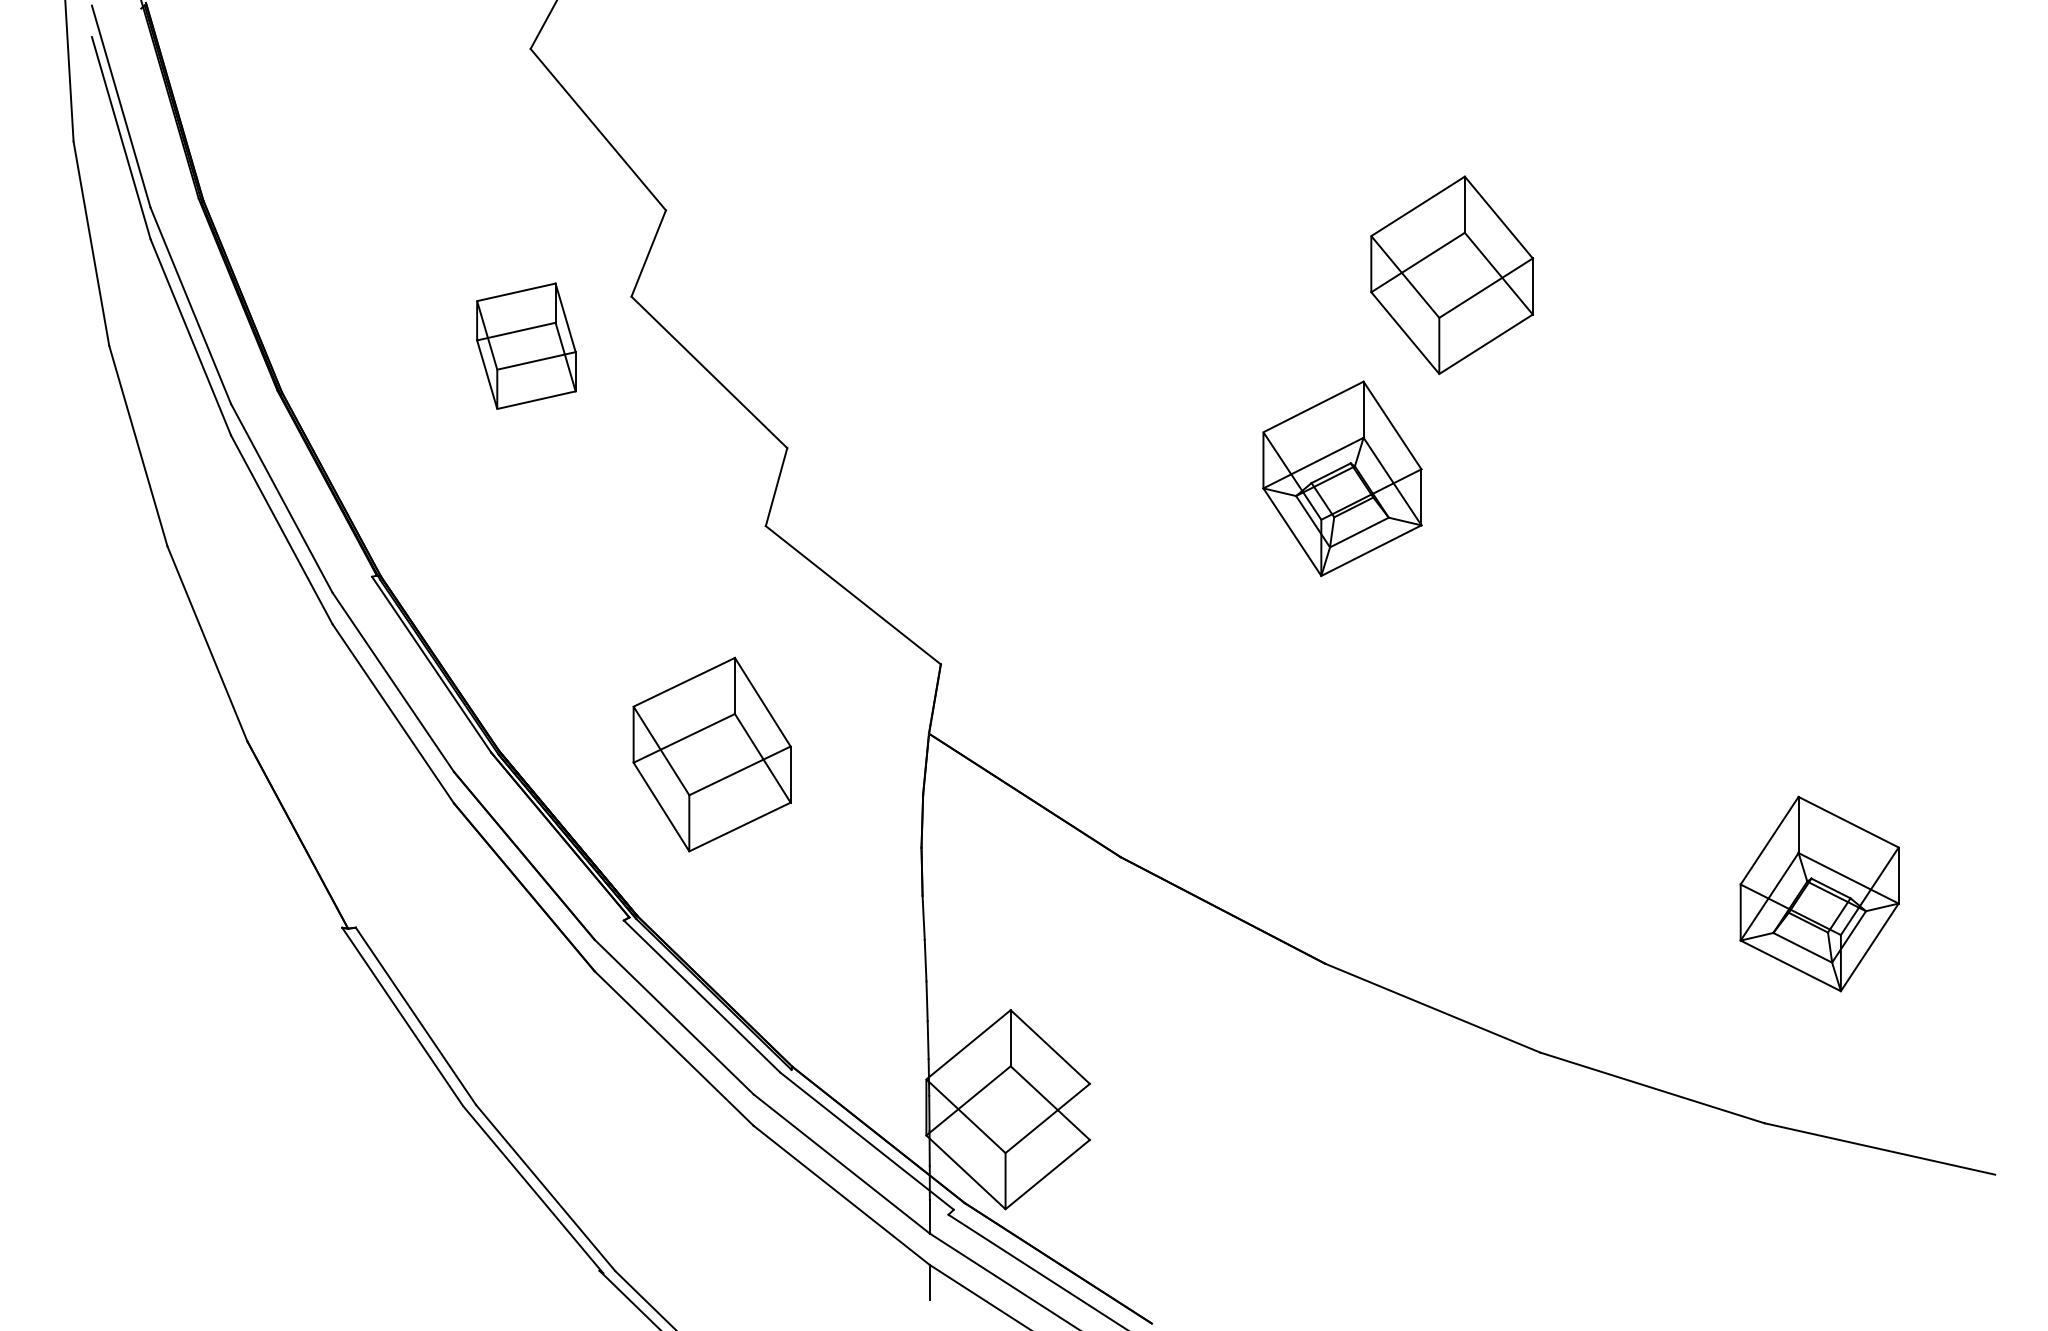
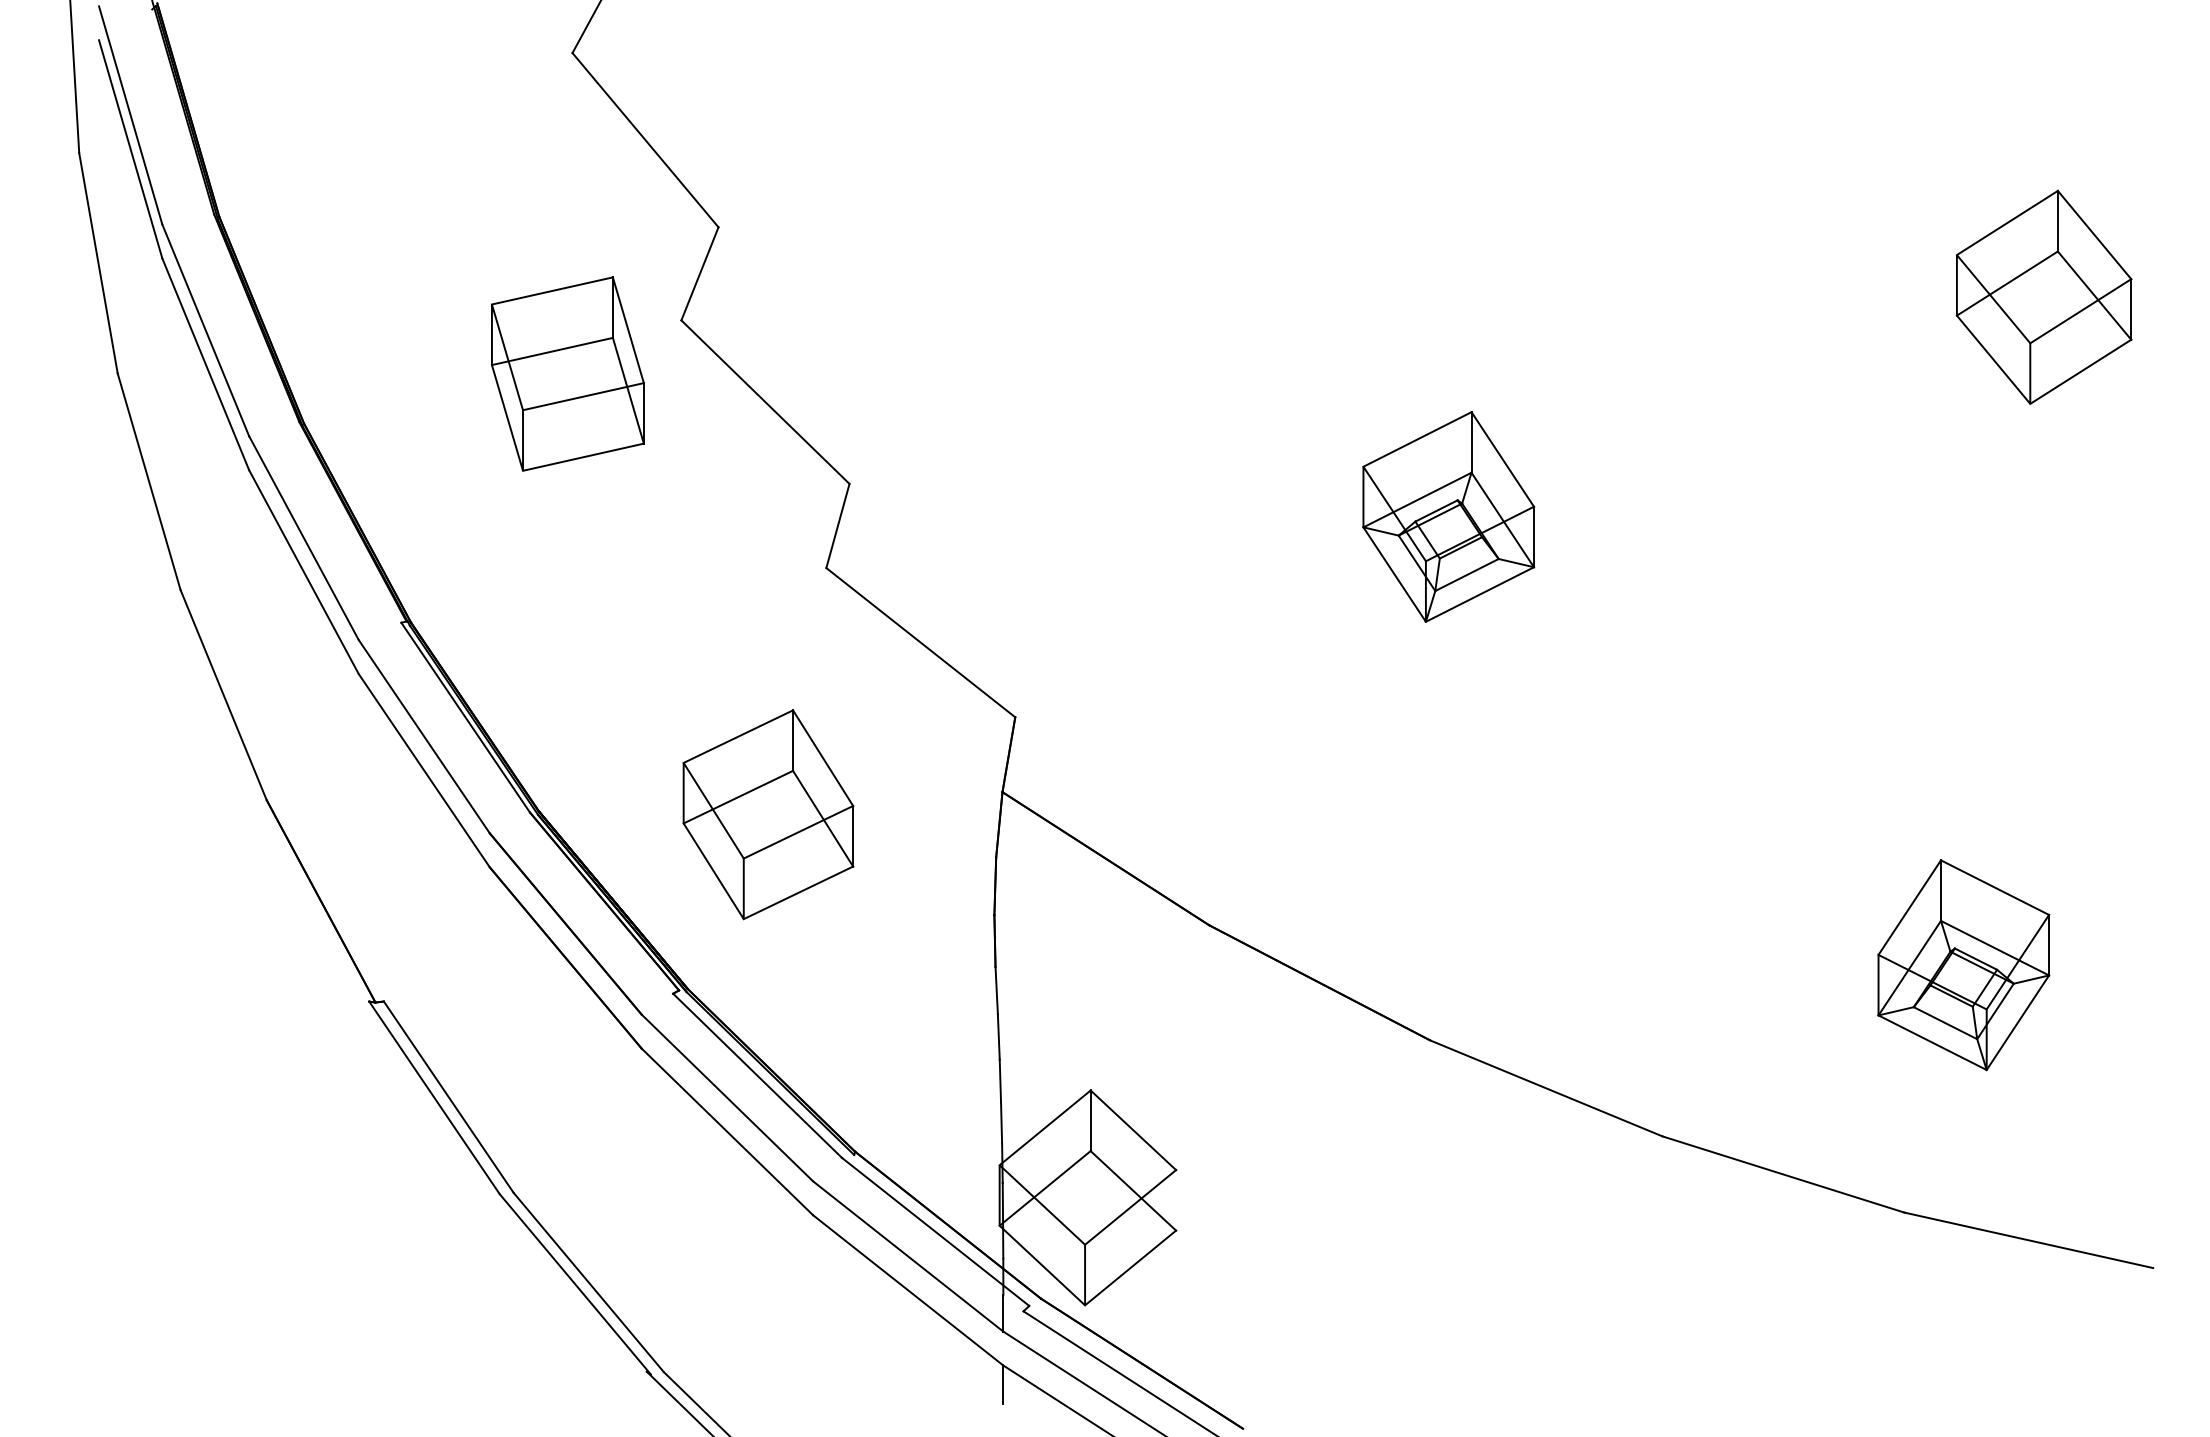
part: (1451, 274) -> (2043, 296), moved
part: (526, 345) -> (568, 373), size x1.43

